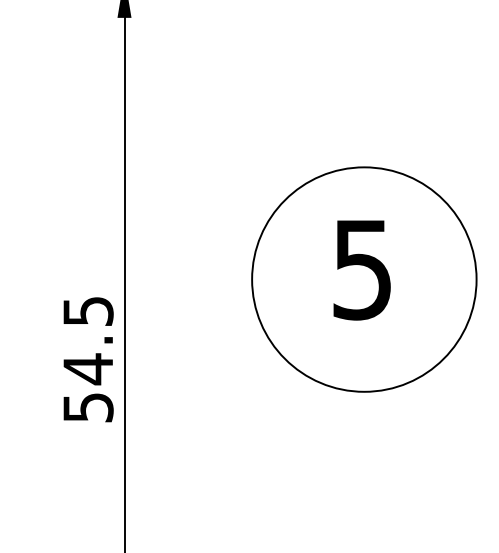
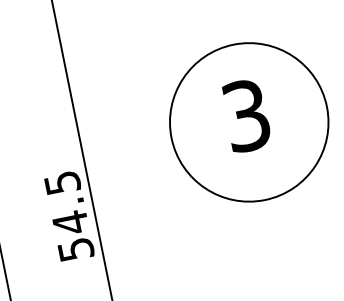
text: (362, 269) -> (246, 115), 5 -> 3

